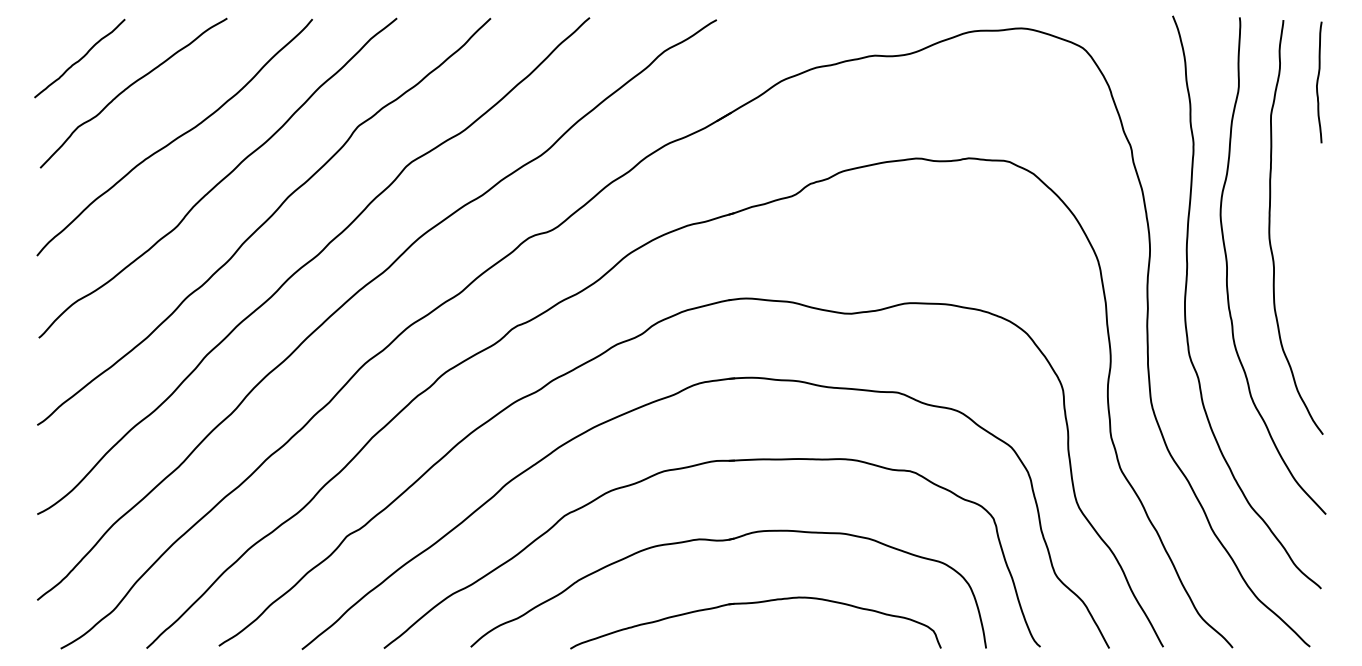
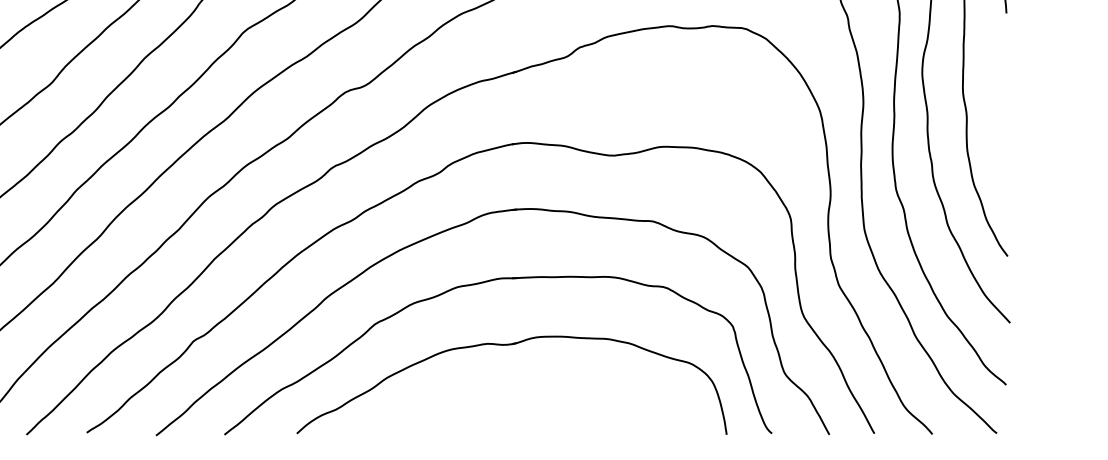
part: (755, 603) -> (534, 397), removed

